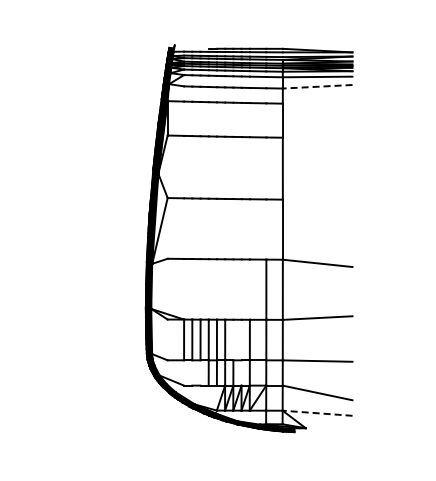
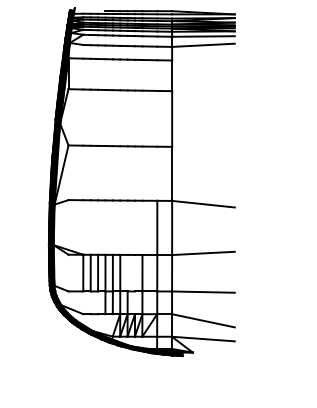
line: (317, 86) -> (203, 45), dashed -> solid
line: (317, 413) -> (203, 339), dashed -> solid

